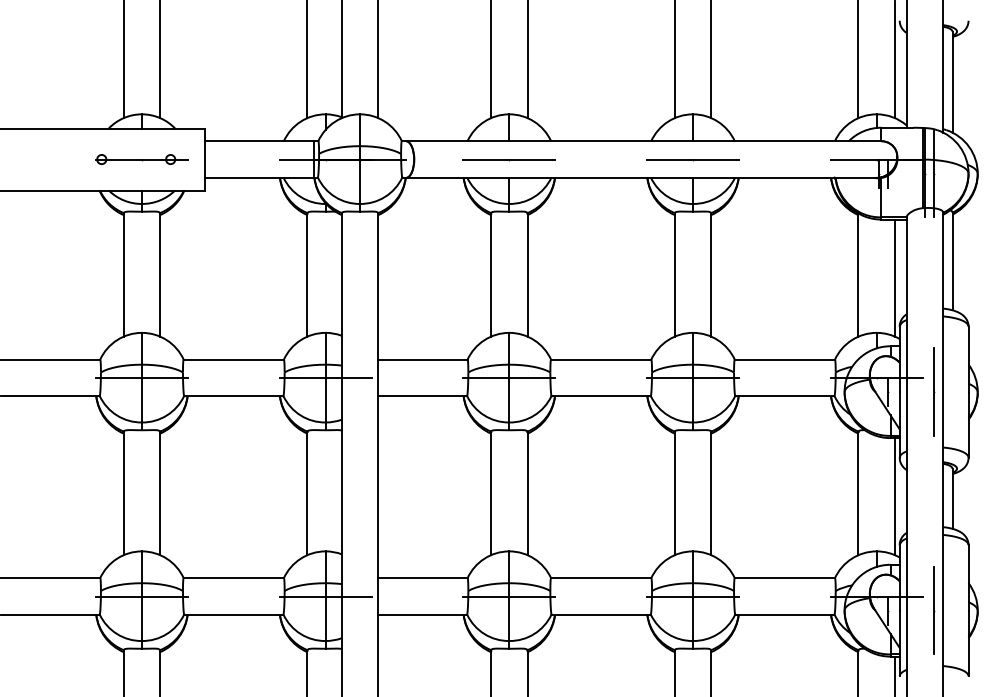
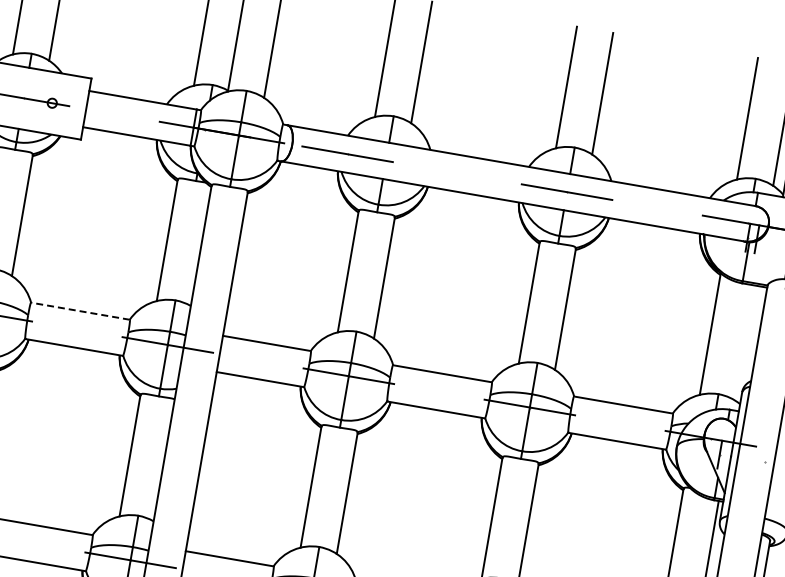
line: (508, 160) -> (346, 155), moved
line: (895, 277) -> (746, 342), removed
line: (233, 359) -> (80, 310), solid -> dashed
line: (934, 391) -> (765, 461), removed

